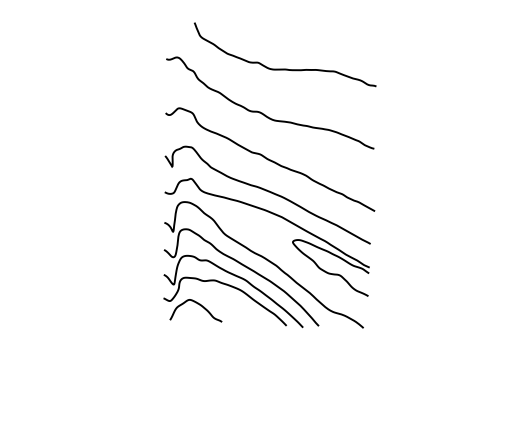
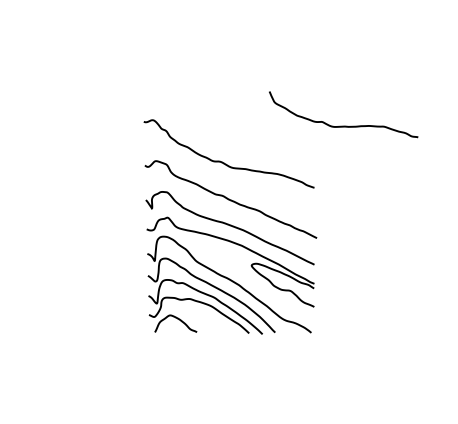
curve: (284, 68) -> (343, 125), moved

